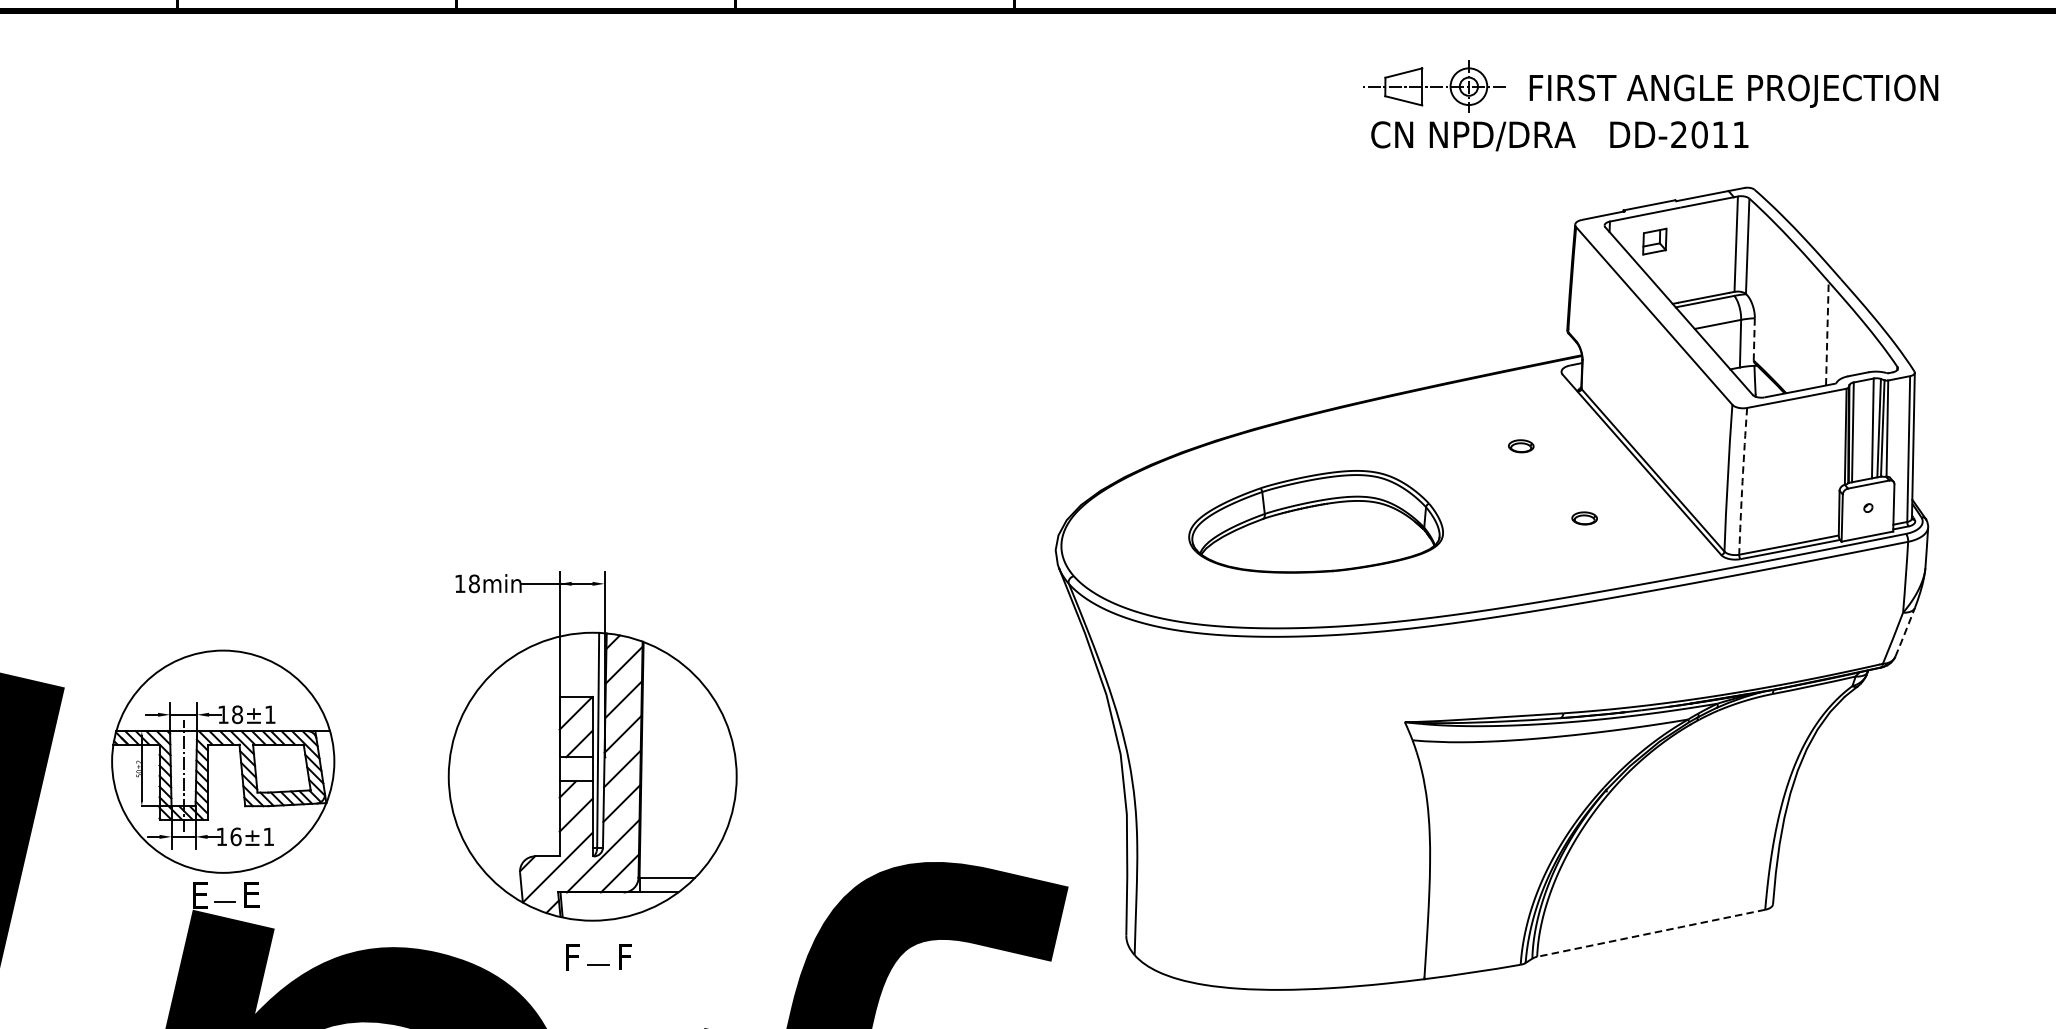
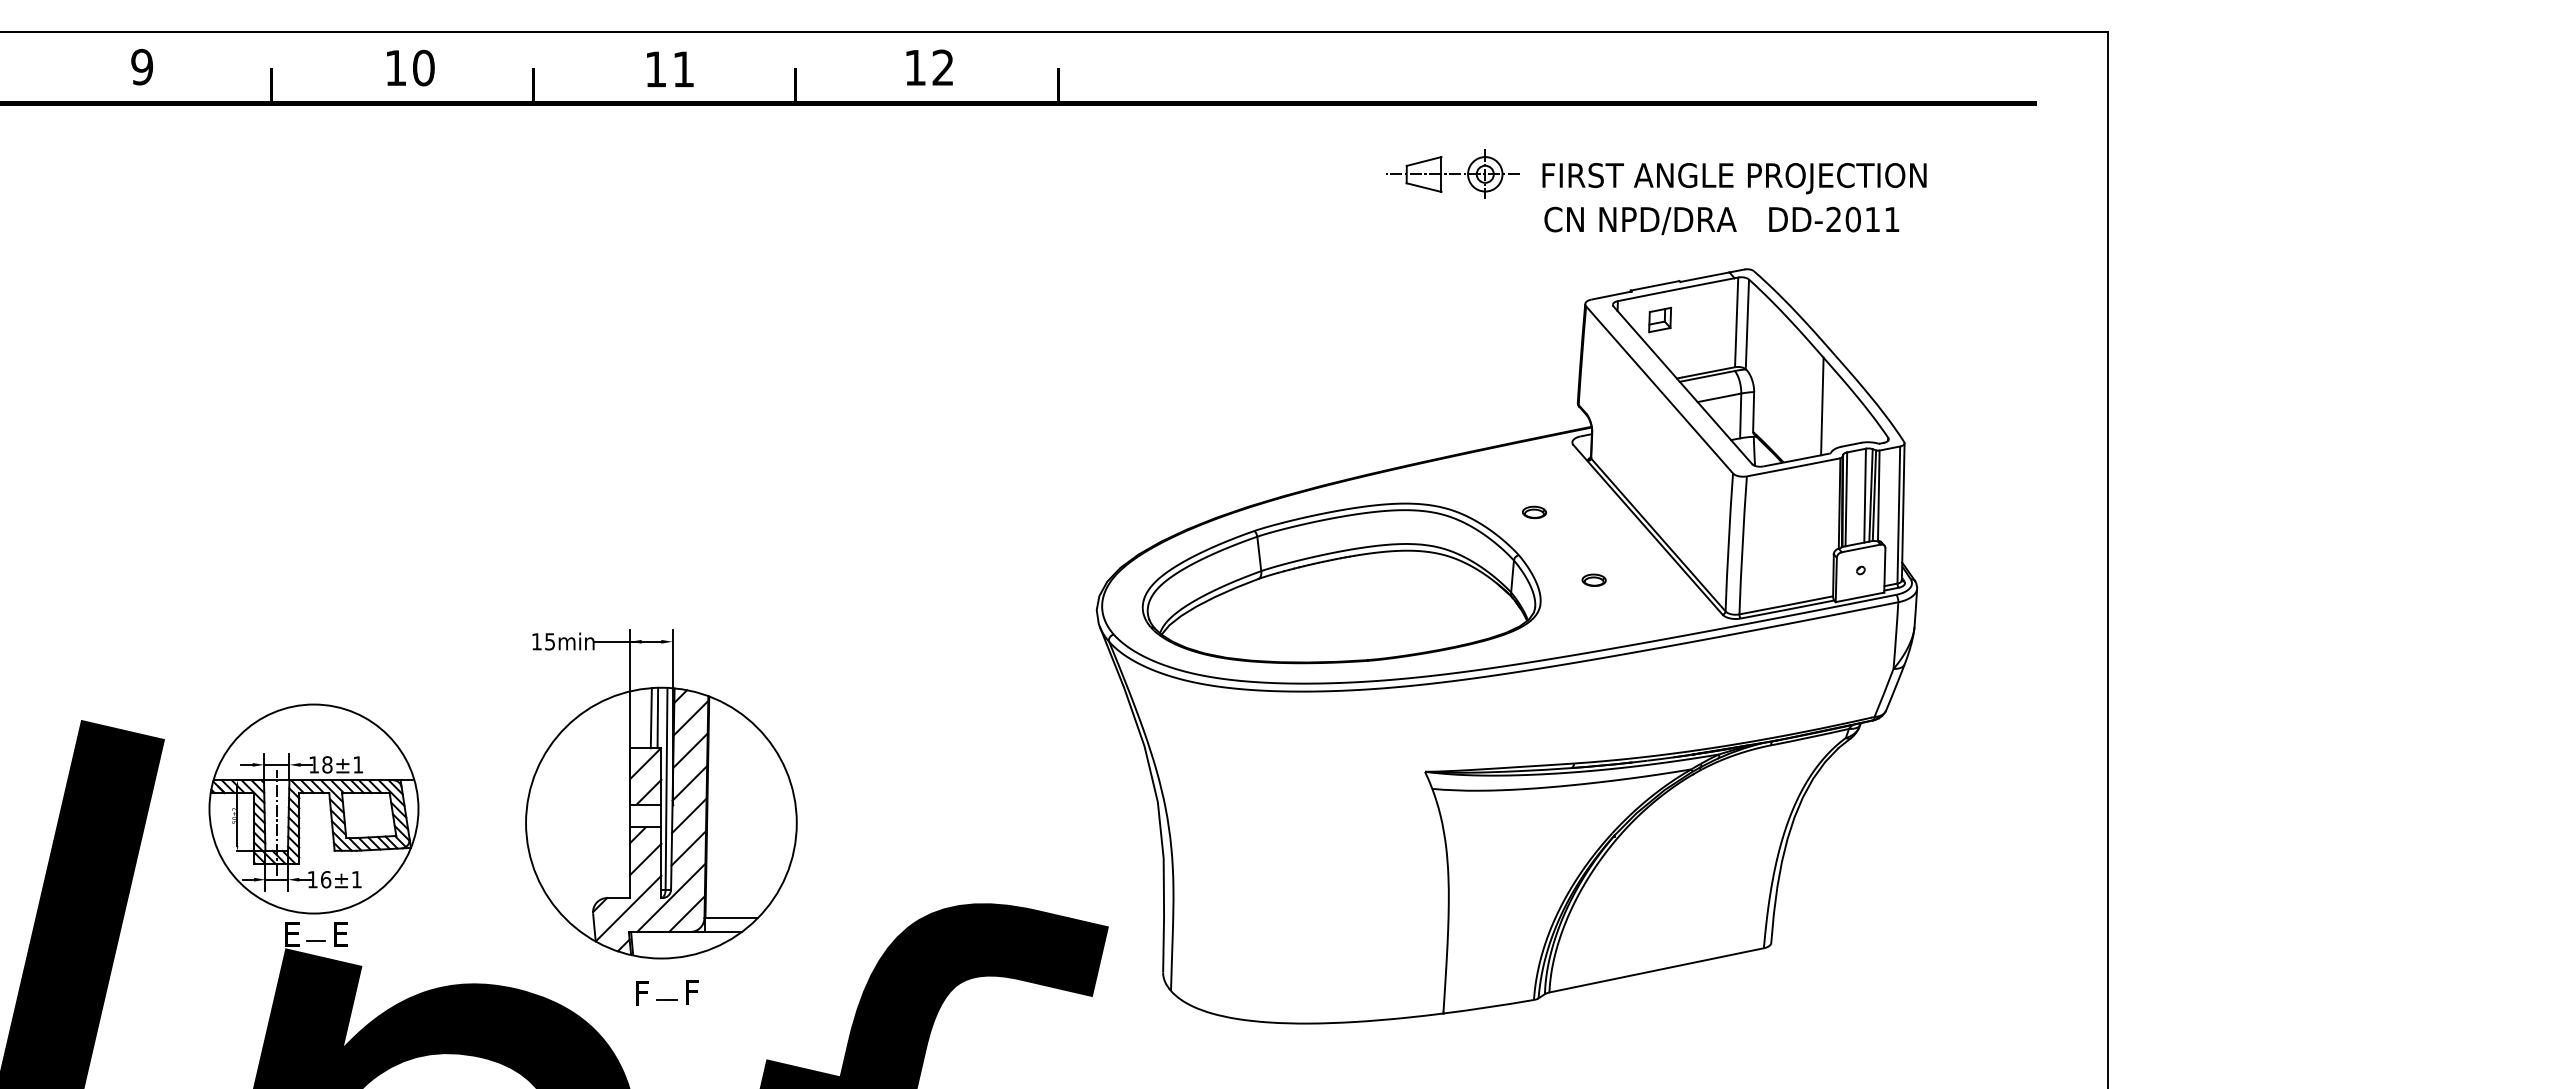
text: (1559, 135) -> (1721, 220), moved
line: (1827, 333) -> (1822, 406), dashed -> solid
line: (1754, 338) -> (1753, 411), dashed -> solid
arc: (1742, 481) -> (1742, 545), dashed -> solid
part: (1315, 521) -> (1341, 583), size x1.67
text: (474, 583) -> (550, 641), 18min -> 15min
line: (1905, 631) -> (1895, 686), dashed -> solid
line: (588, 664) -> (657, 717), added
line: (581, 665) -> (650, 718), added
line: (1650, 933) -> (1656, 970), dashed -> solid

